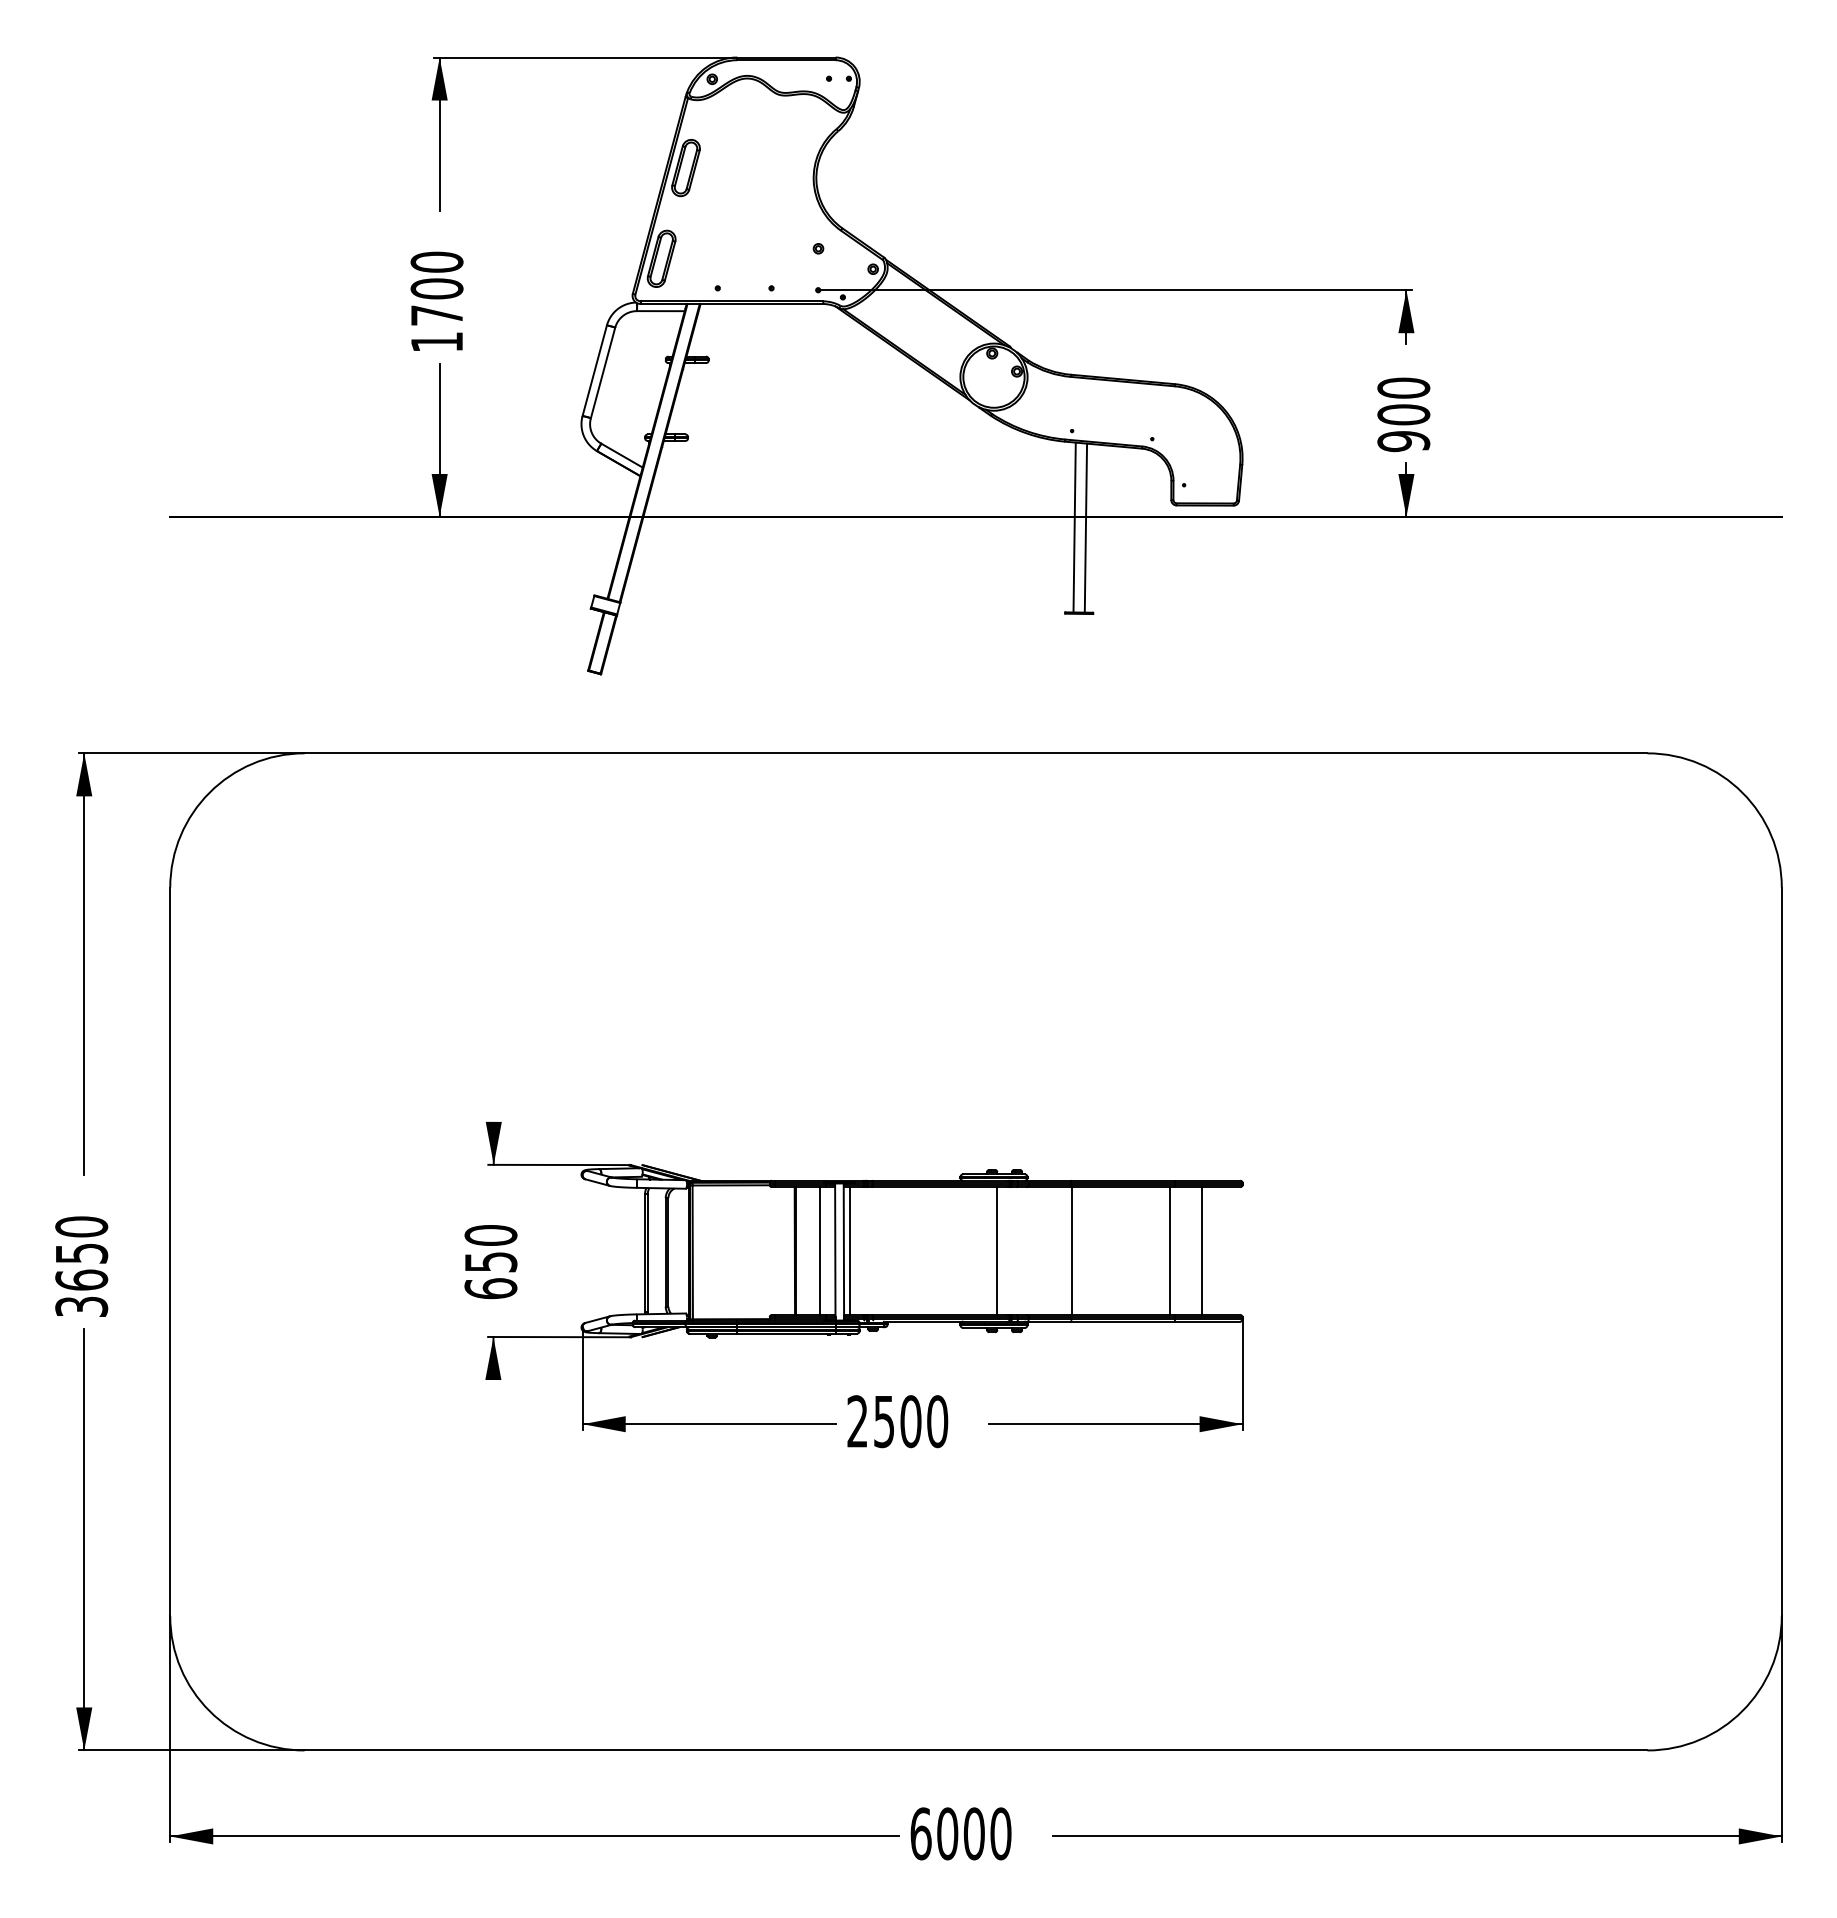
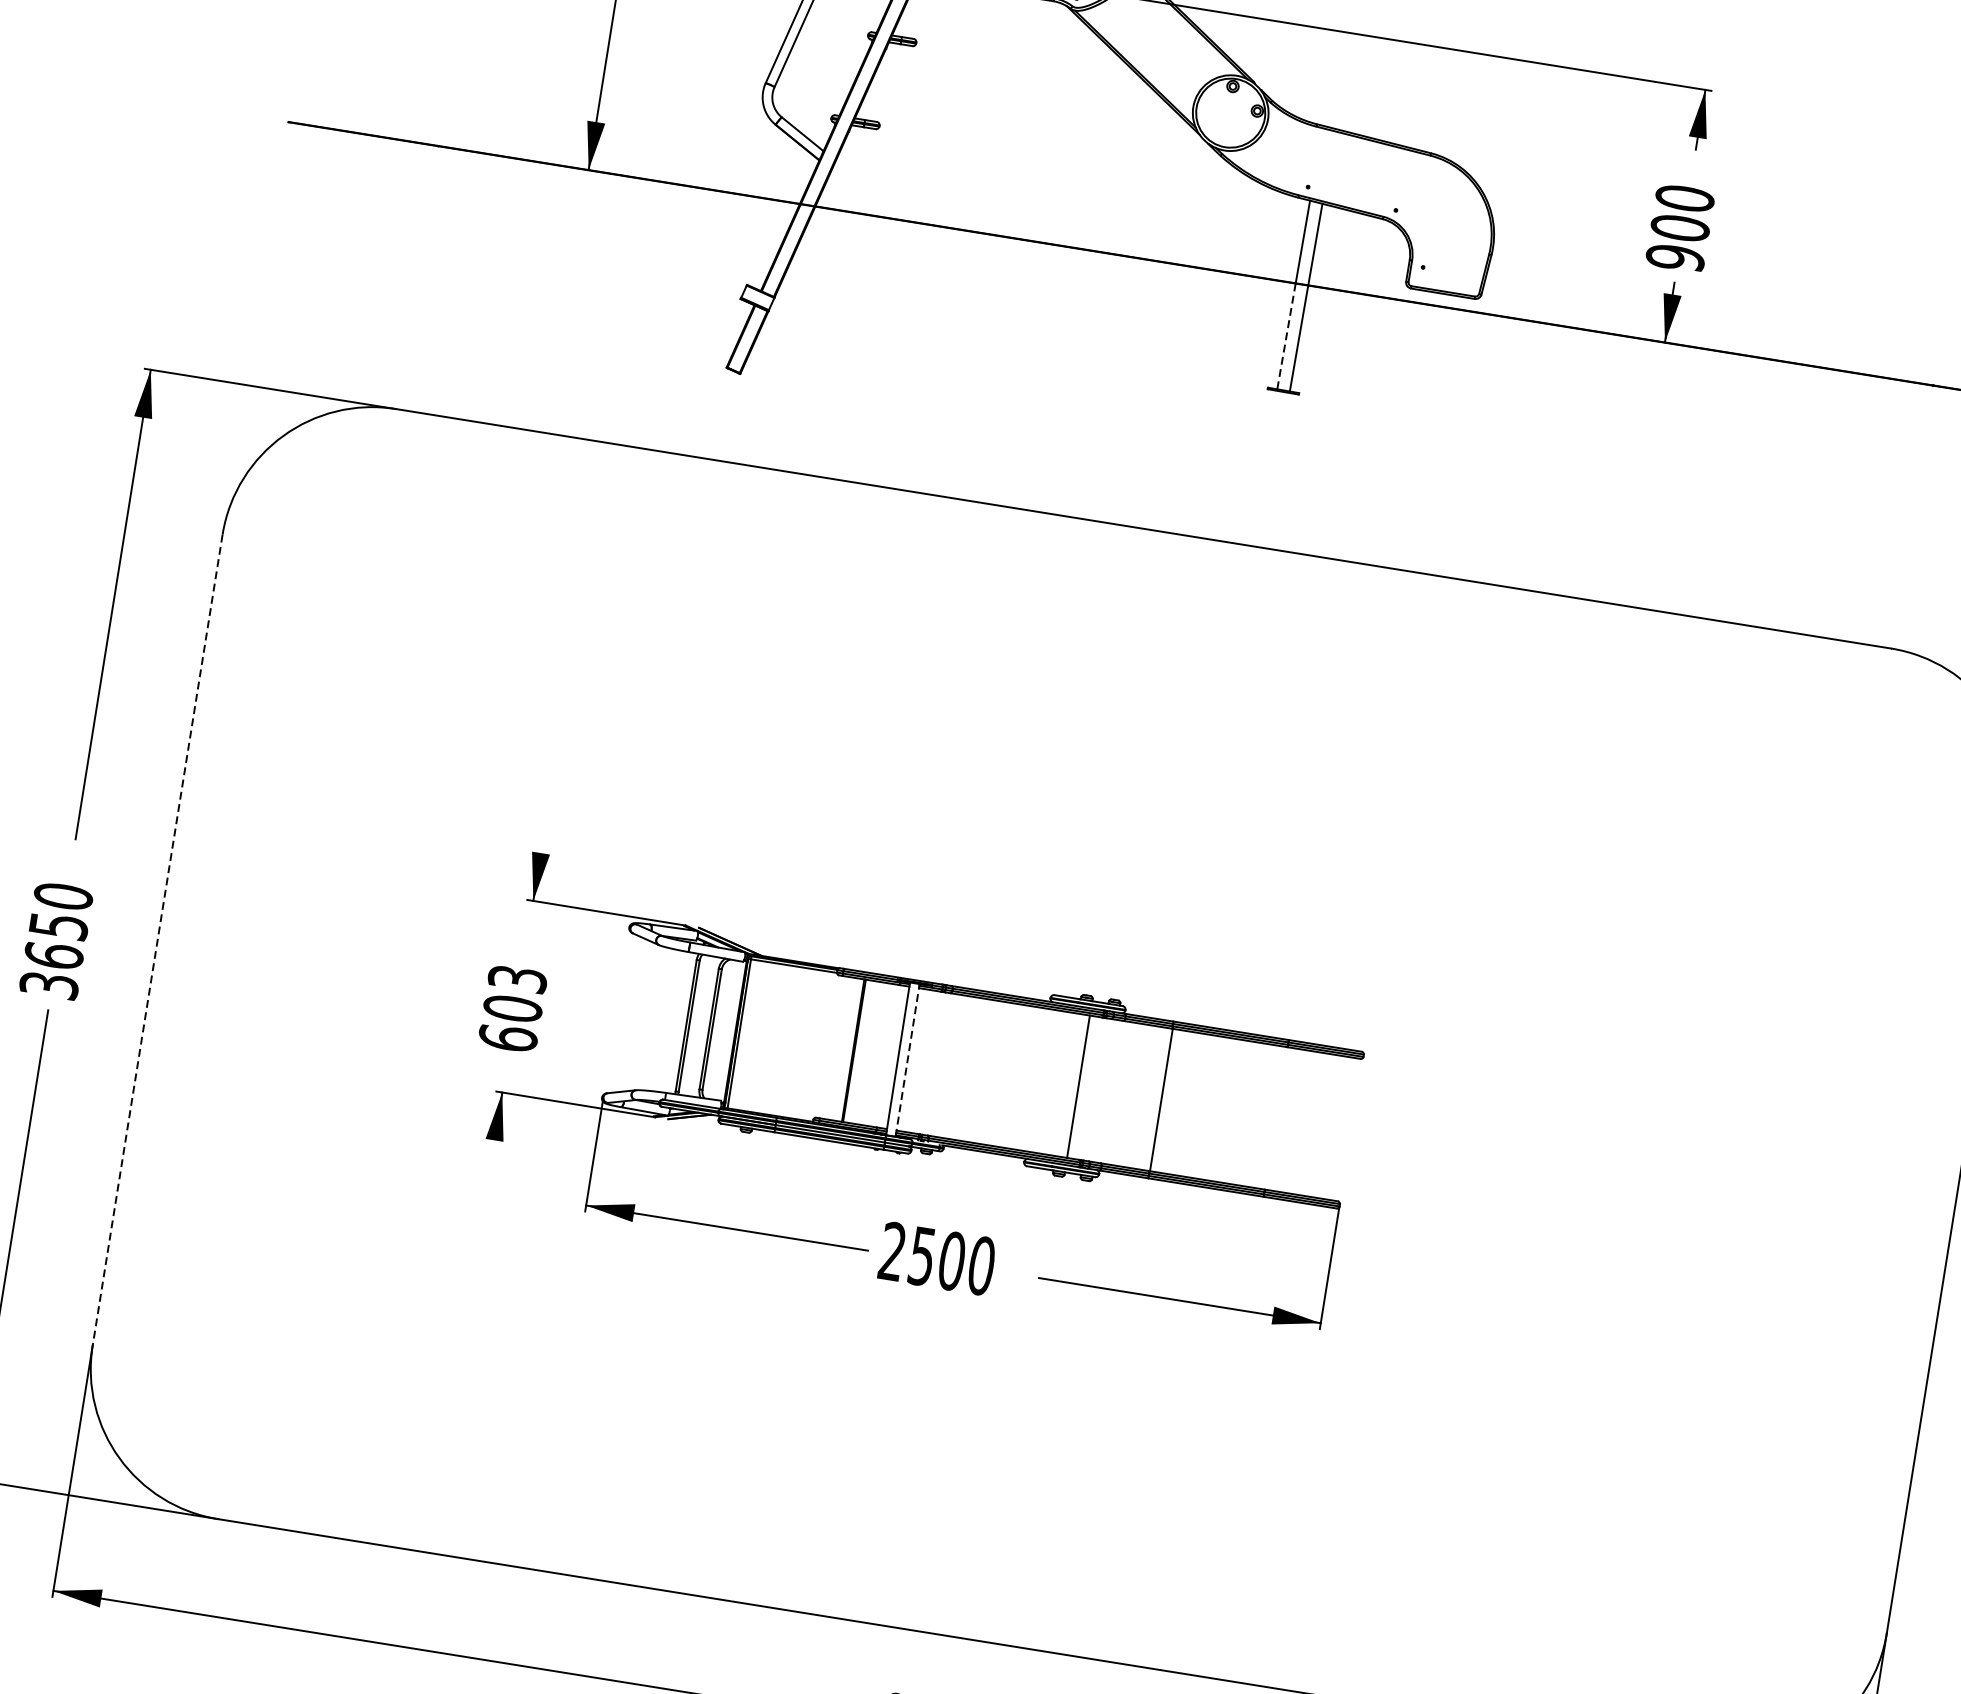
line: (1074, 564) -> (1286, 336), solid -> dashed
text: (490, 1248) -> (514, 993), 650 -> 603
line: (819, 1251) -> (880, 1055), removed
line: (850, 1251) -> (915, 1060), removed
line: (1170, 1251) -> (1271, 1118), removed
line: (1201, 1251) -> (1305, 1123), removed
line: (170, 1252) -> (157, 940), solid -> dashed
line: (843, 1252) -> (907, 1060), solid -> dashed

